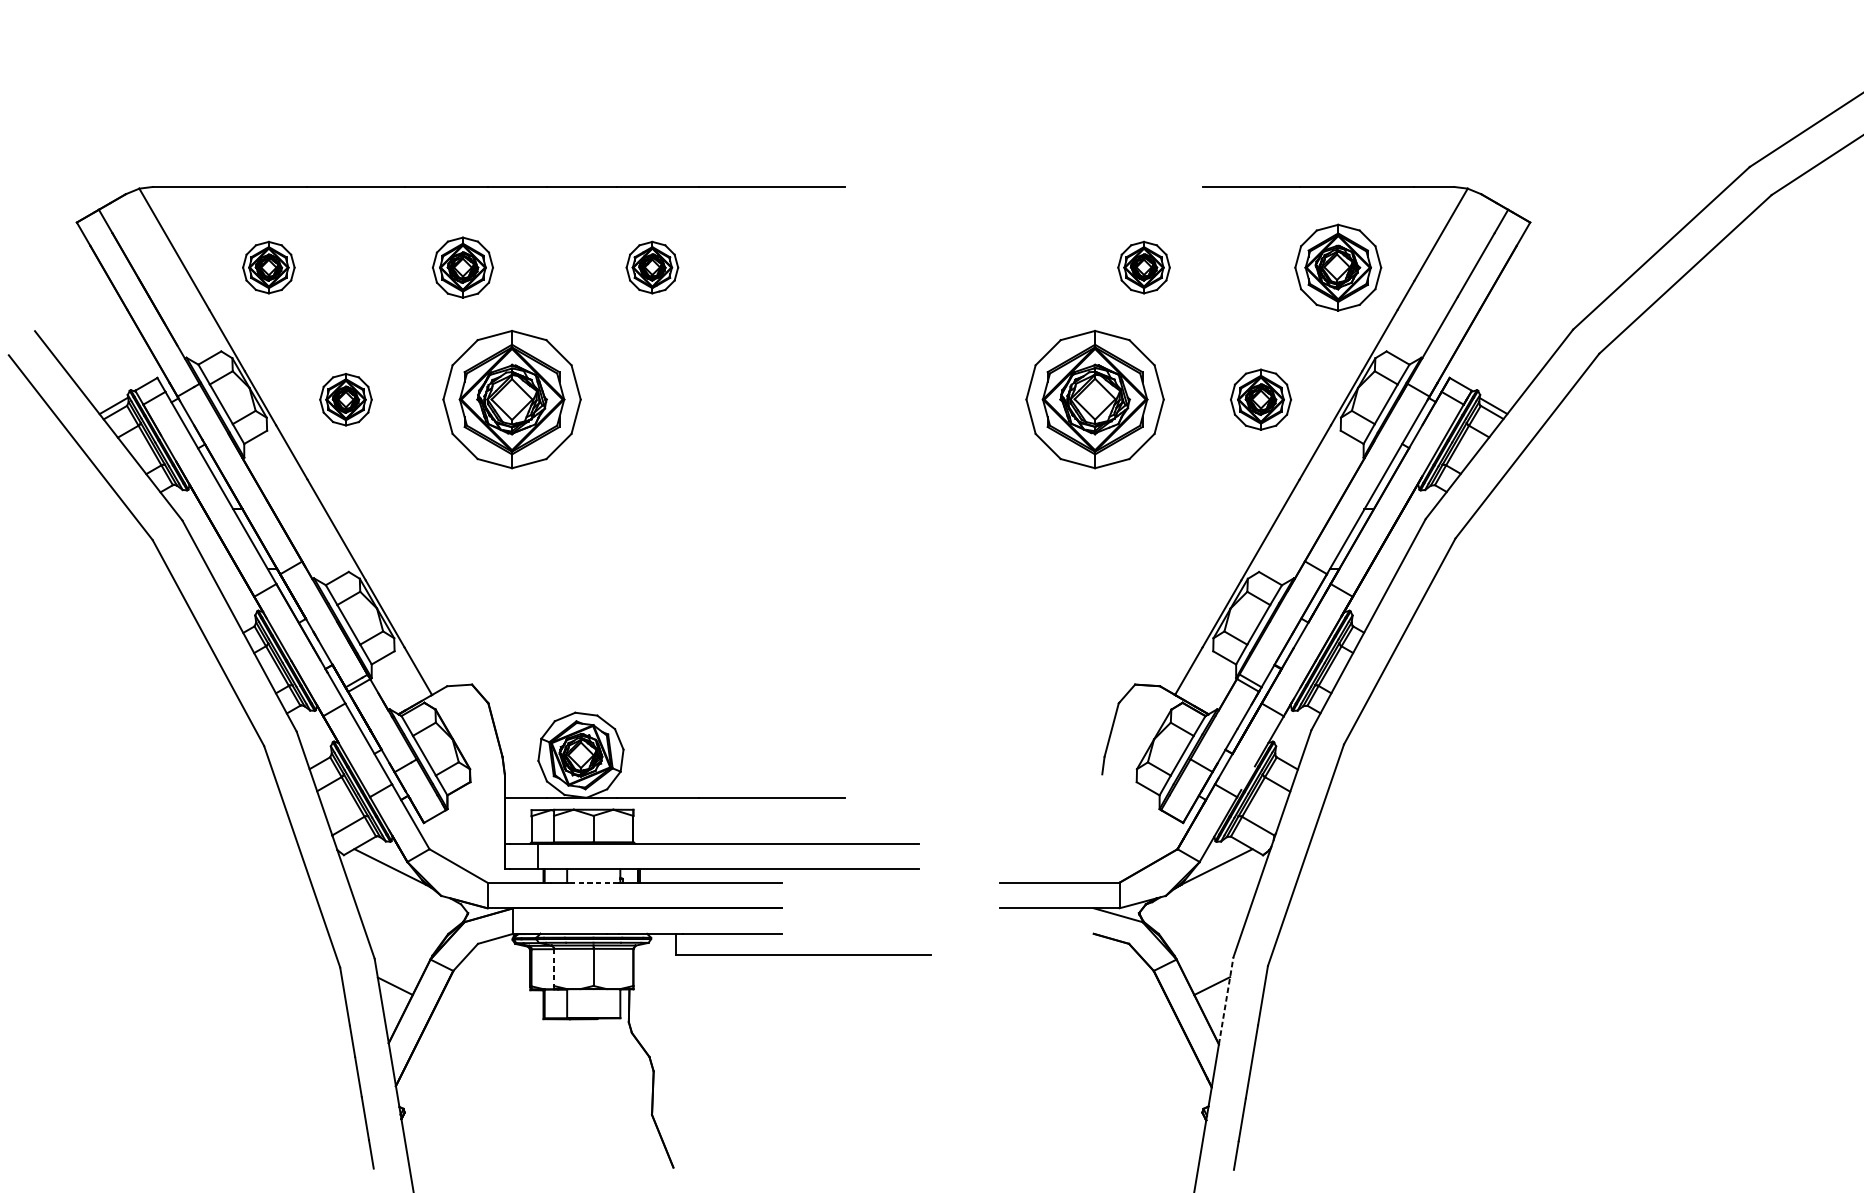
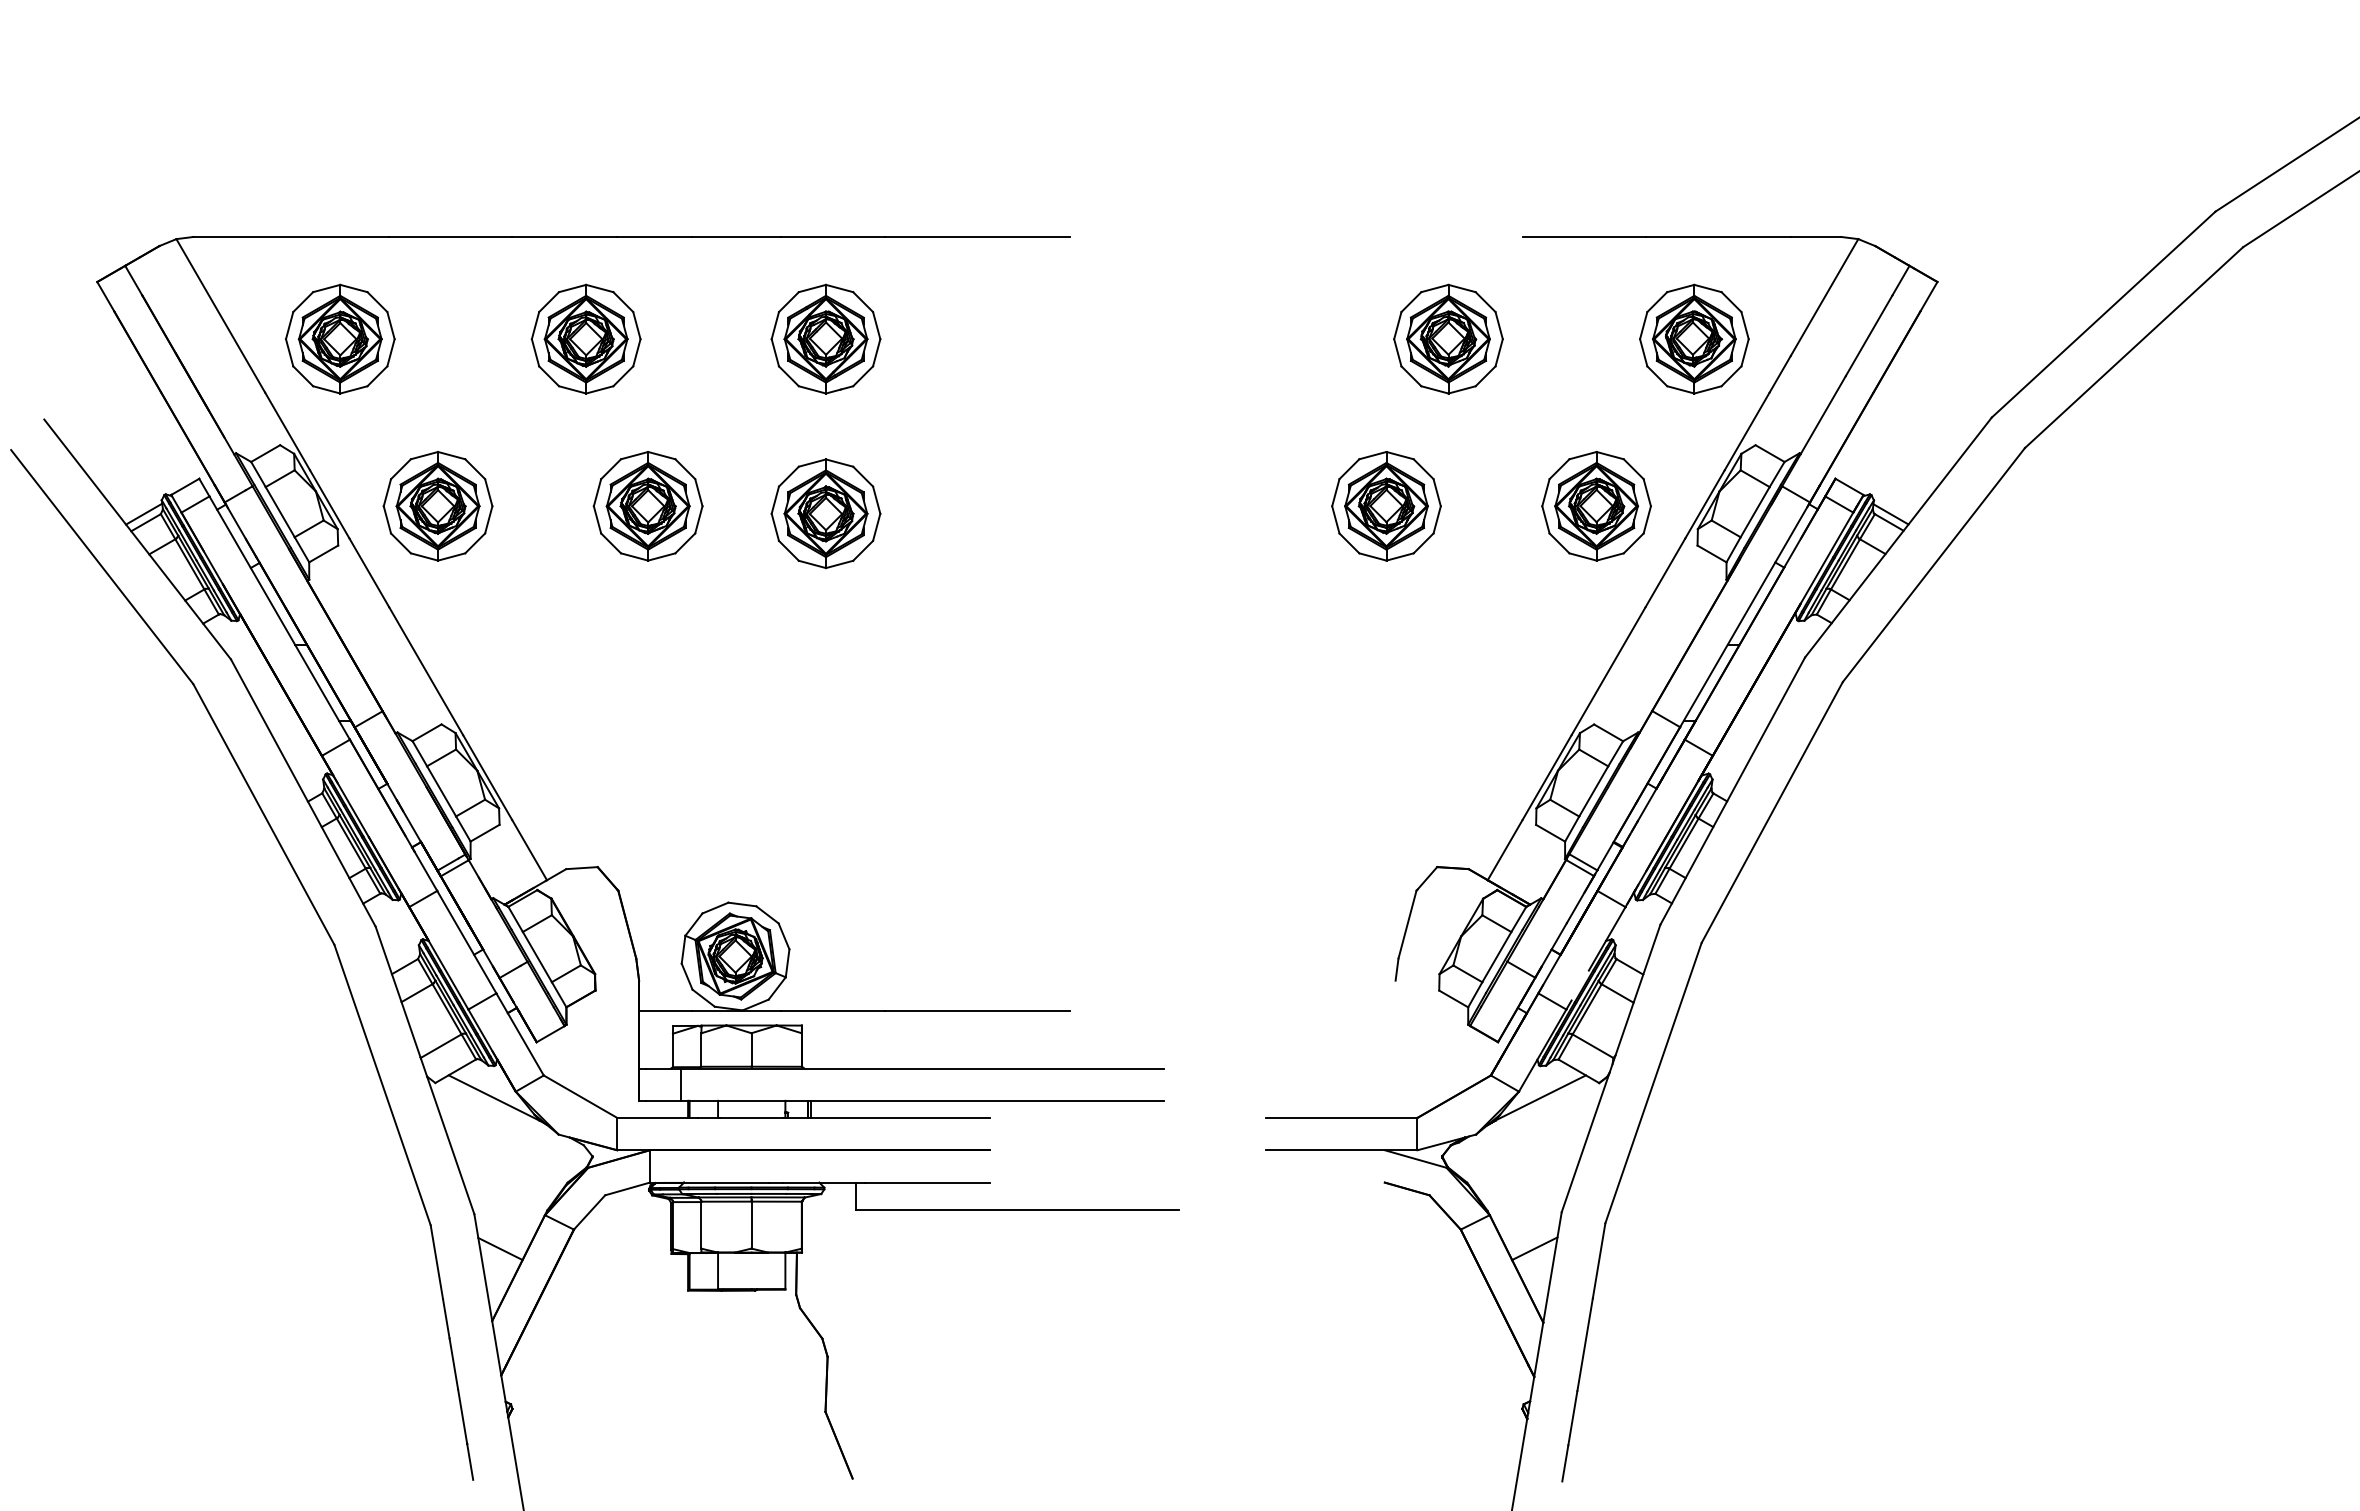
part: (268, 267) -> (340, 338), size x1.67
part: (462, 267) -> (585, 338), size x1.43
part: (652, 267) -> (825, 338), size x1.67
part: (1144, 267) -> (1448, 338), size x1.67
part: (345, 399) -> (437, 506), size x1.67
part: (511, 399) -> (647, 506), size x0.62
part: (1095, 399) -> (1386, 506), size x0.62
part: (1260, 399) -> (1596, 506), size x1.43
part: (652, 405) -> (825, 513), added
line: (593, 882) -> (751, 1117), dashed -> solid
line: (554, 967) -> (701, 1225), dashed -> solid
line: (1226, 1000) -> (1552, 1267), dashed -> solid

